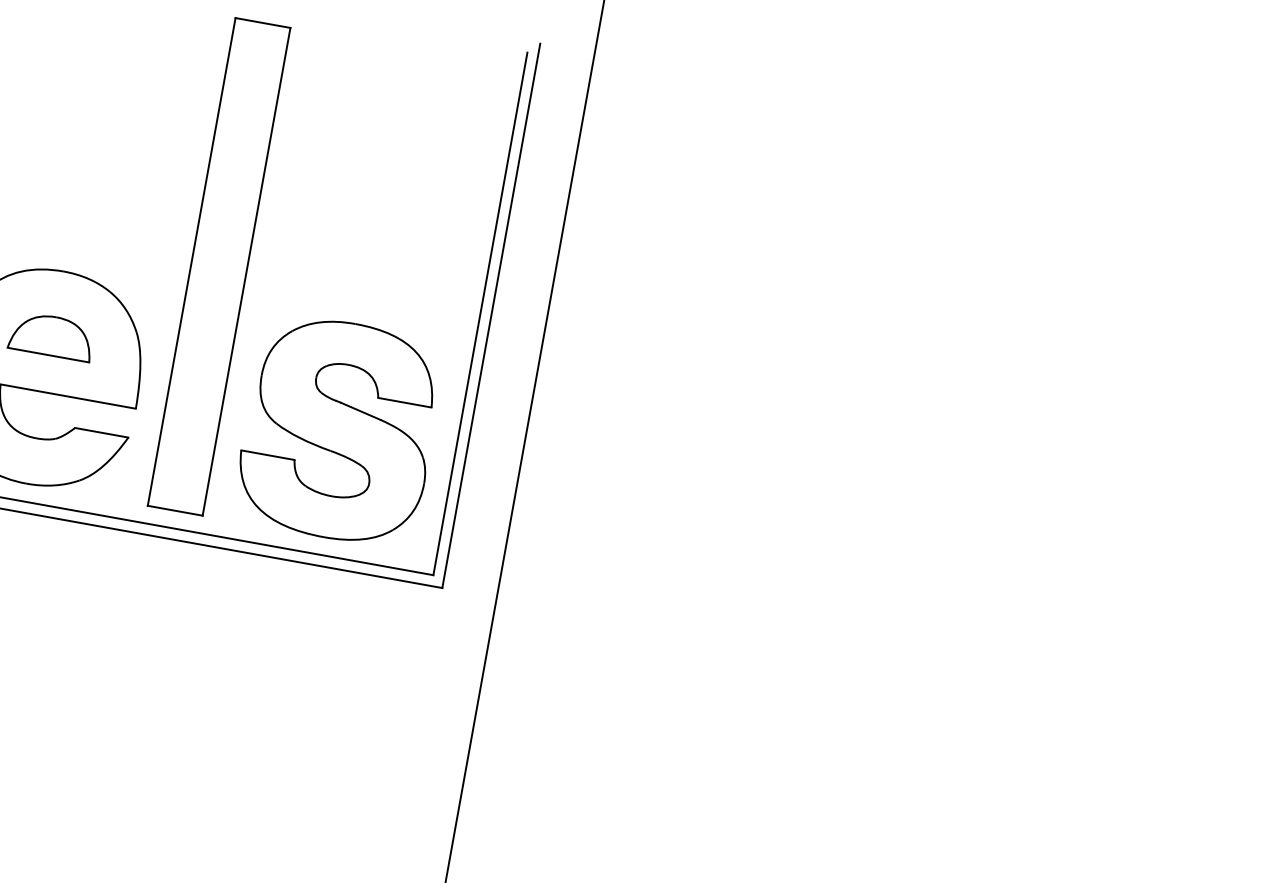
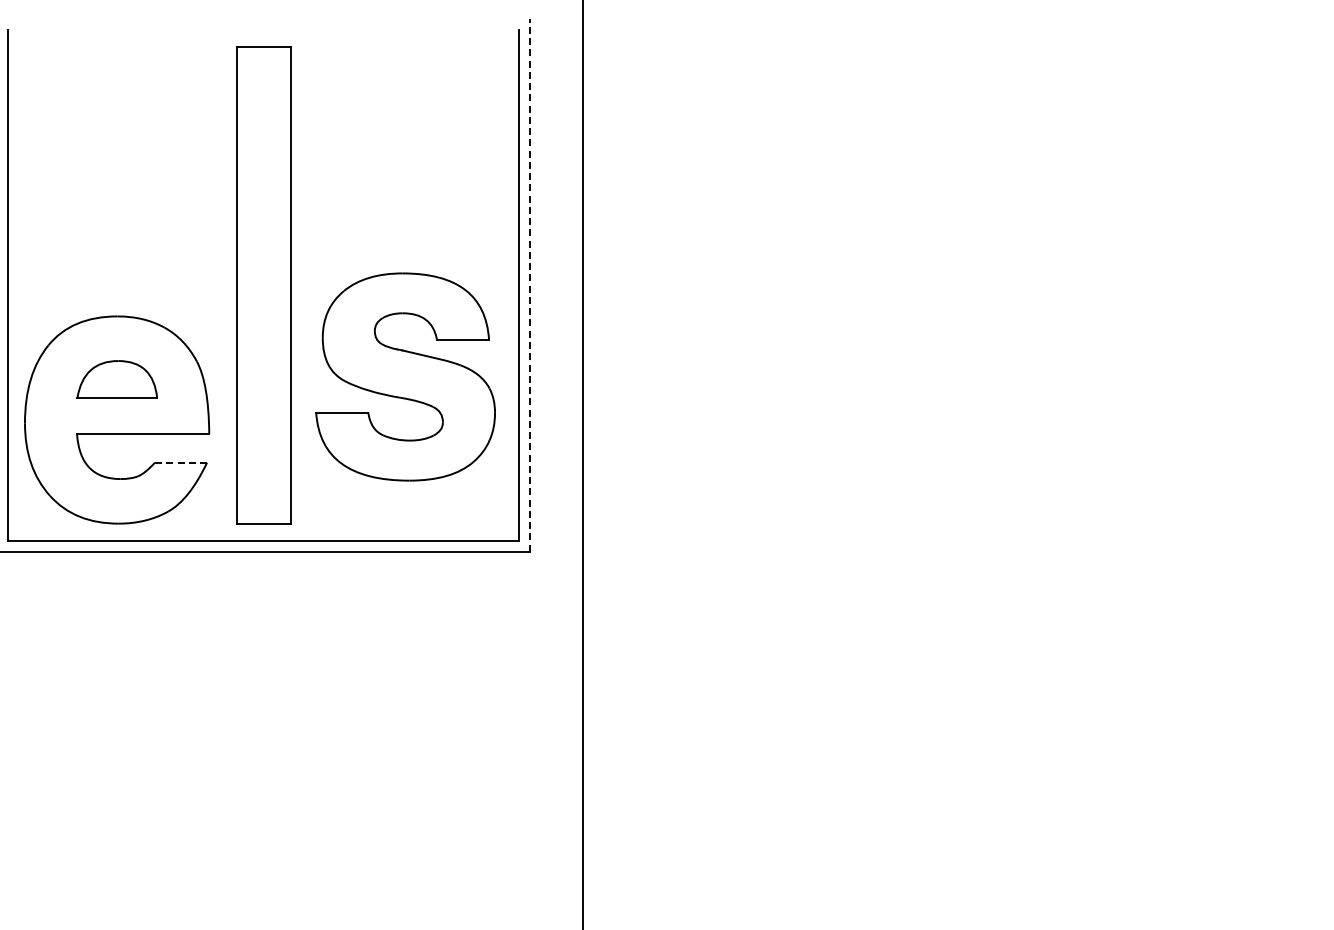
line: (491, 315) -> (530, 285), solid -> dashed
part: (339, 429) -> (405, 376), moved
line: (101, 432) -> (180, 462), solid -> dashed

